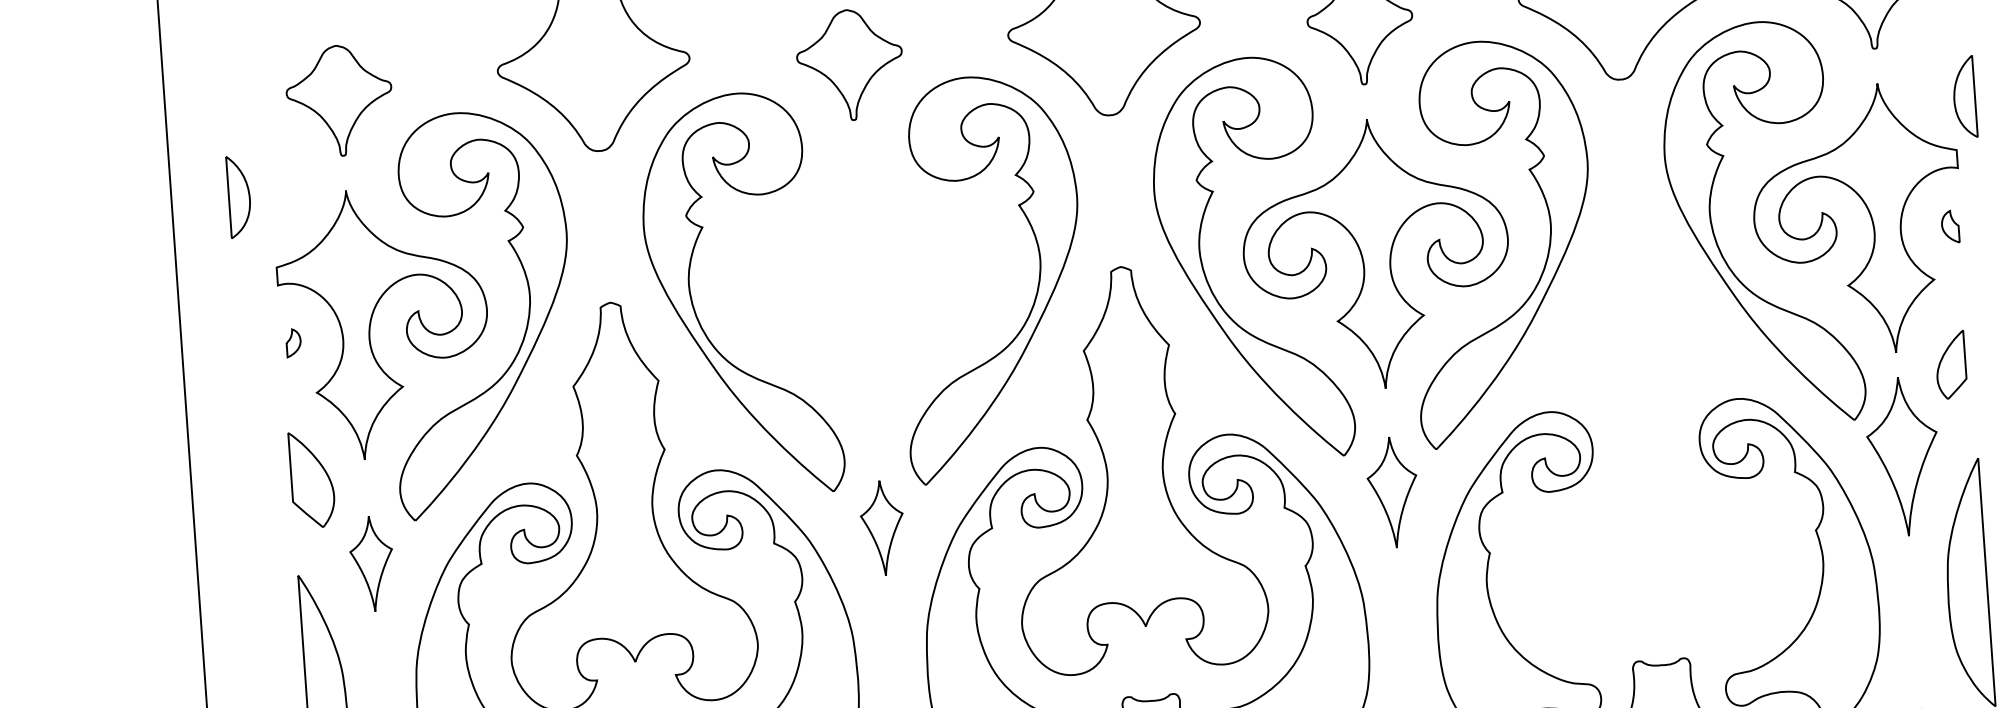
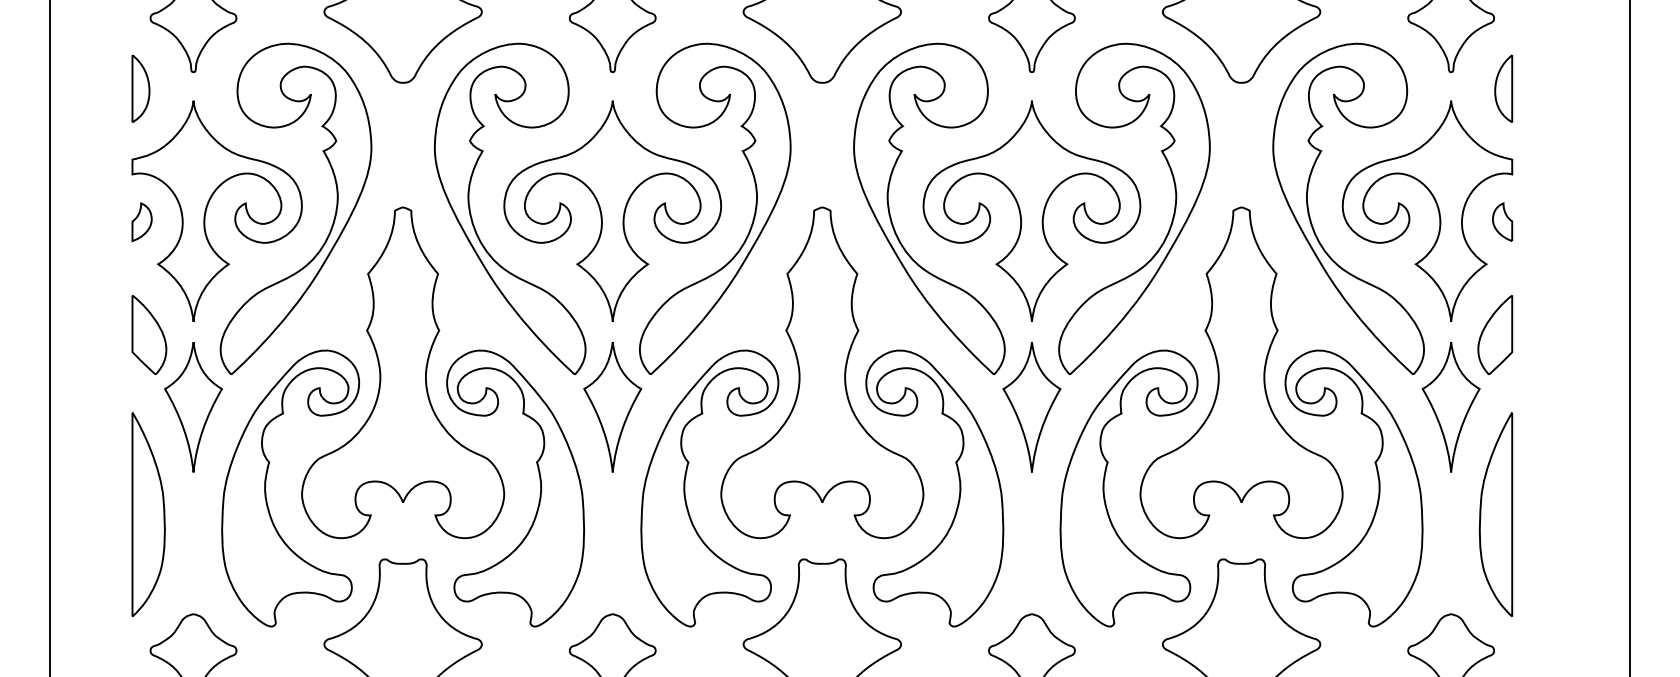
part: (1964, 96) -> (1503, 88), moved
part: (238, 196) -> (140, 88), moved
part: (1950, 226) -> (1502, 221), size x1.43
part: (865, 288) -> (612, 210), added
part: (293, 343) -> (141, 222), size x1.67
part: (1951, 364) -> (1495, 334), size x1.43
part: (1645, 432) -> (1241, 372), added
part: (1392, 492) -> (1031, 407), size x1.43
part: (882, 528) -> (612, 407), size x1.67
part: (372, 564) -> (193, 407), size x1.67

